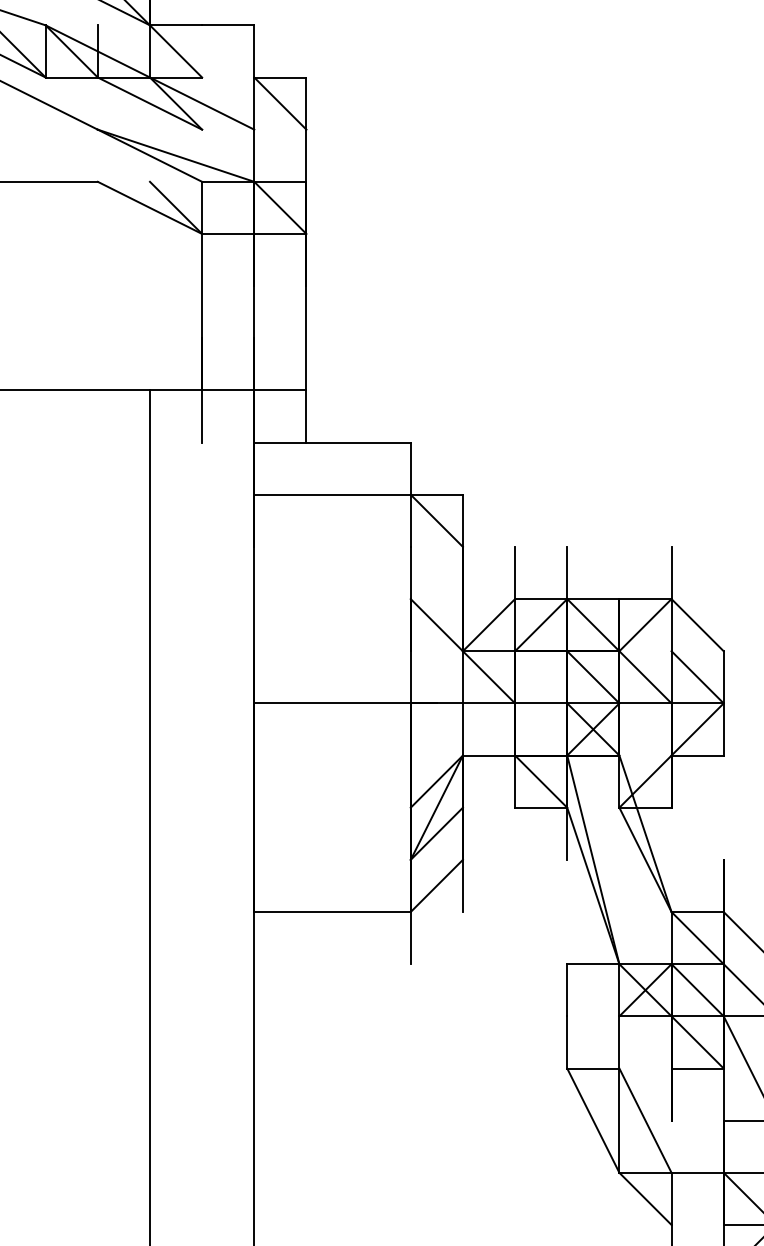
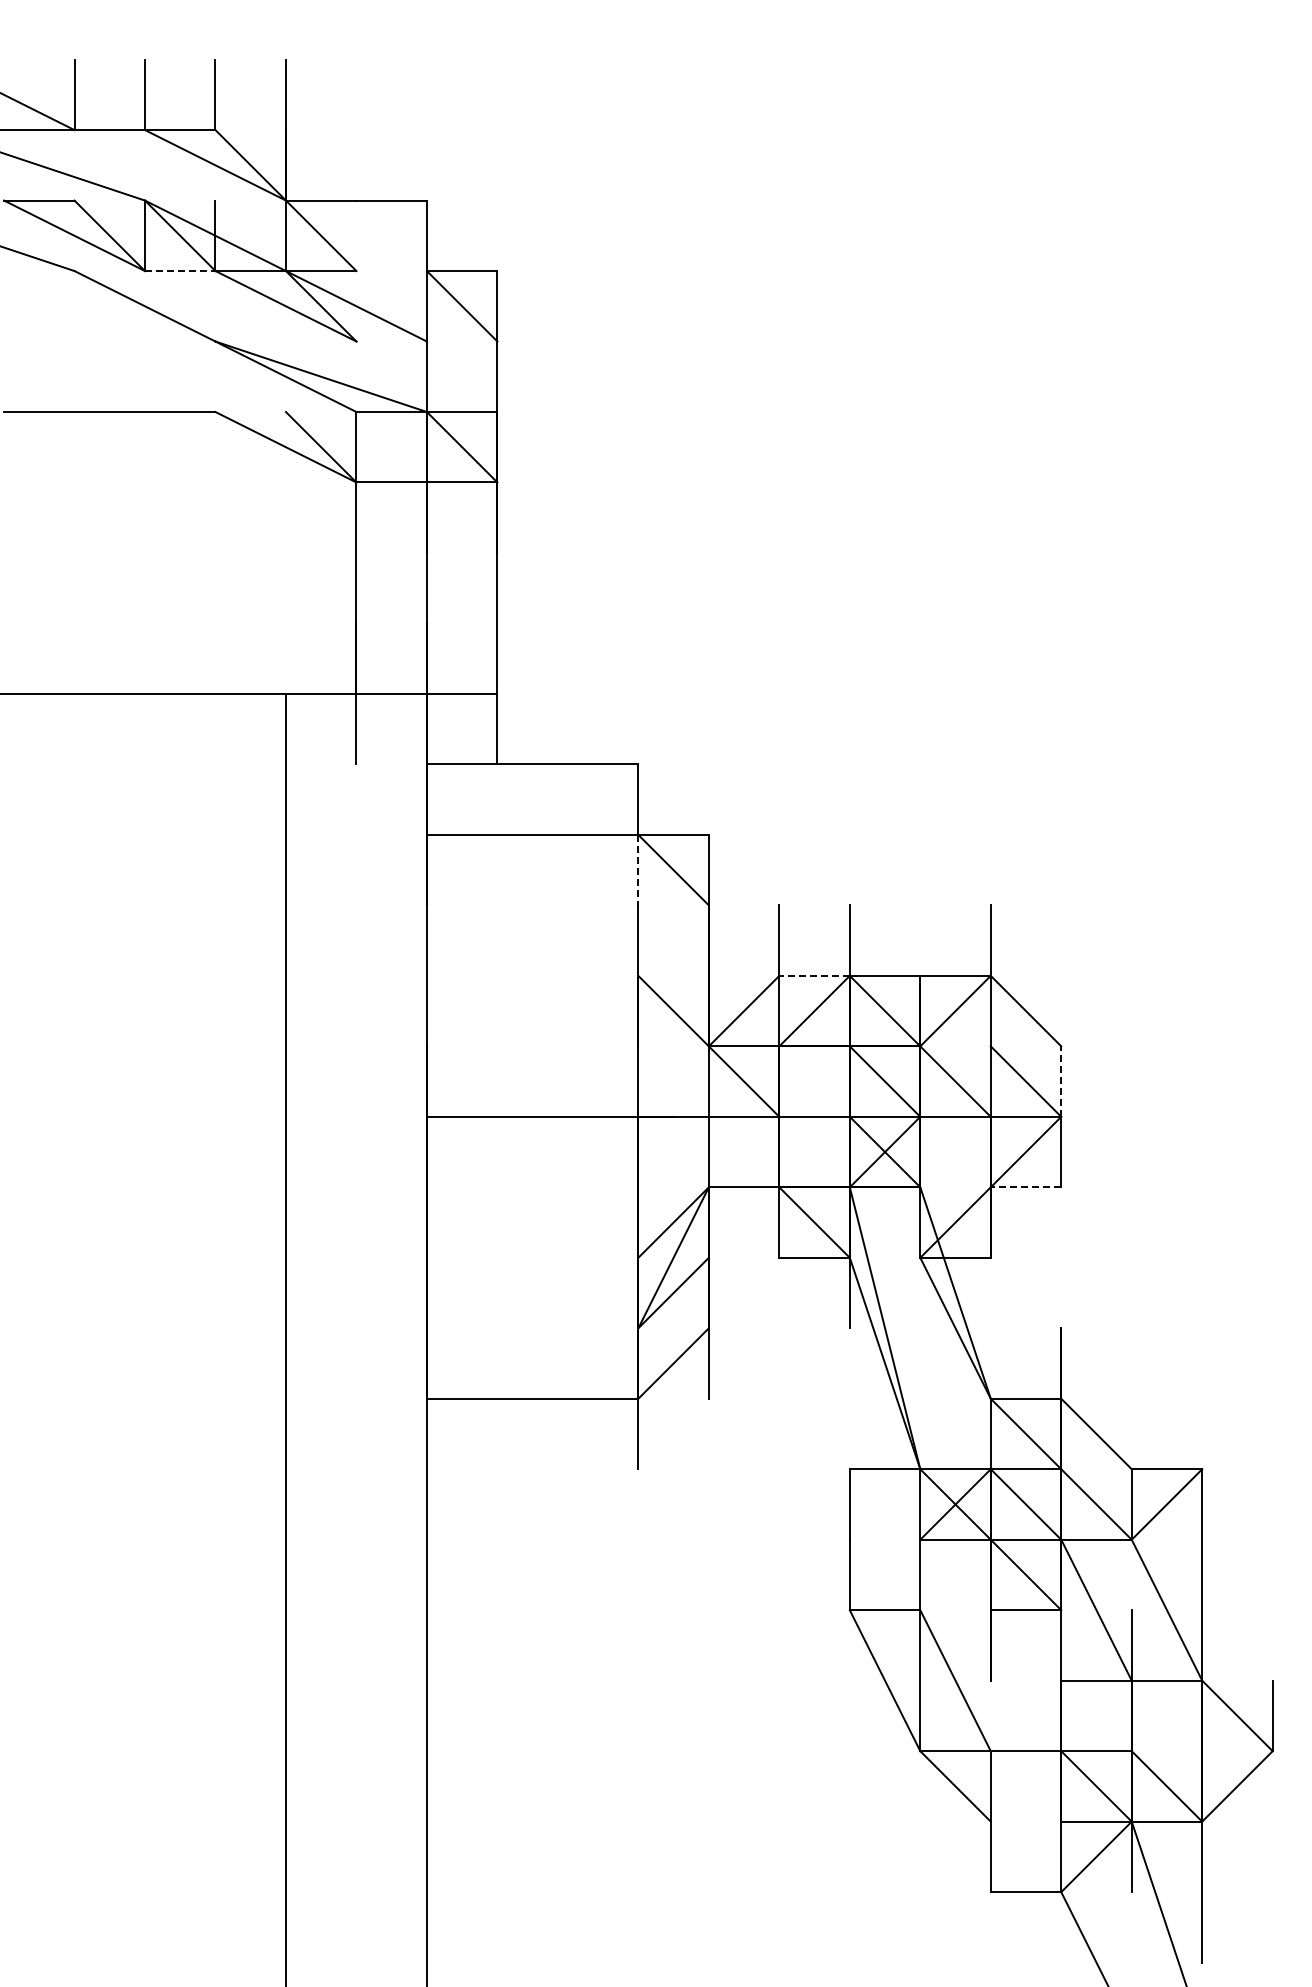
line: (71, 77) -> (180, 271), solid -> dashed
line: (410, 521) -> (638, 870), solid -> dashed
line: (541, 598) -> (814, 975), solid -> dashed
line: (723, 677) -> (1061, 1081), solid -> dashed
line: (697, 755) -> (1025, 1187), solid -> dashed

